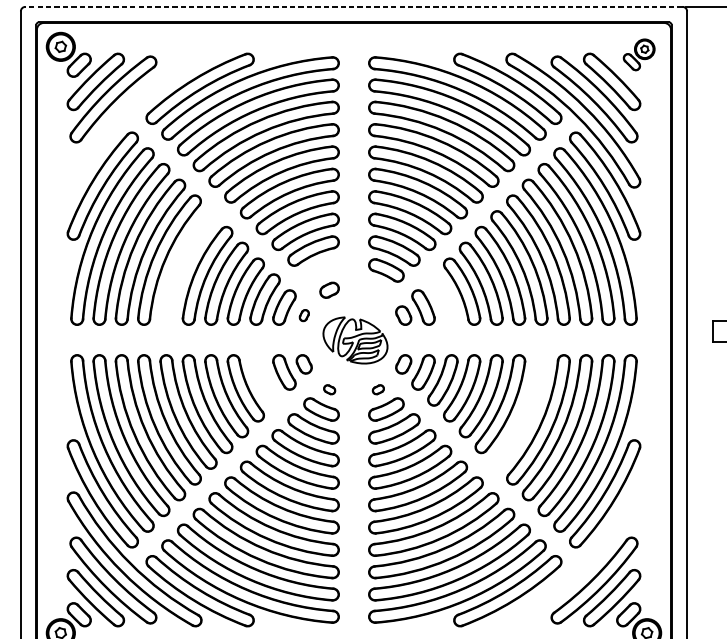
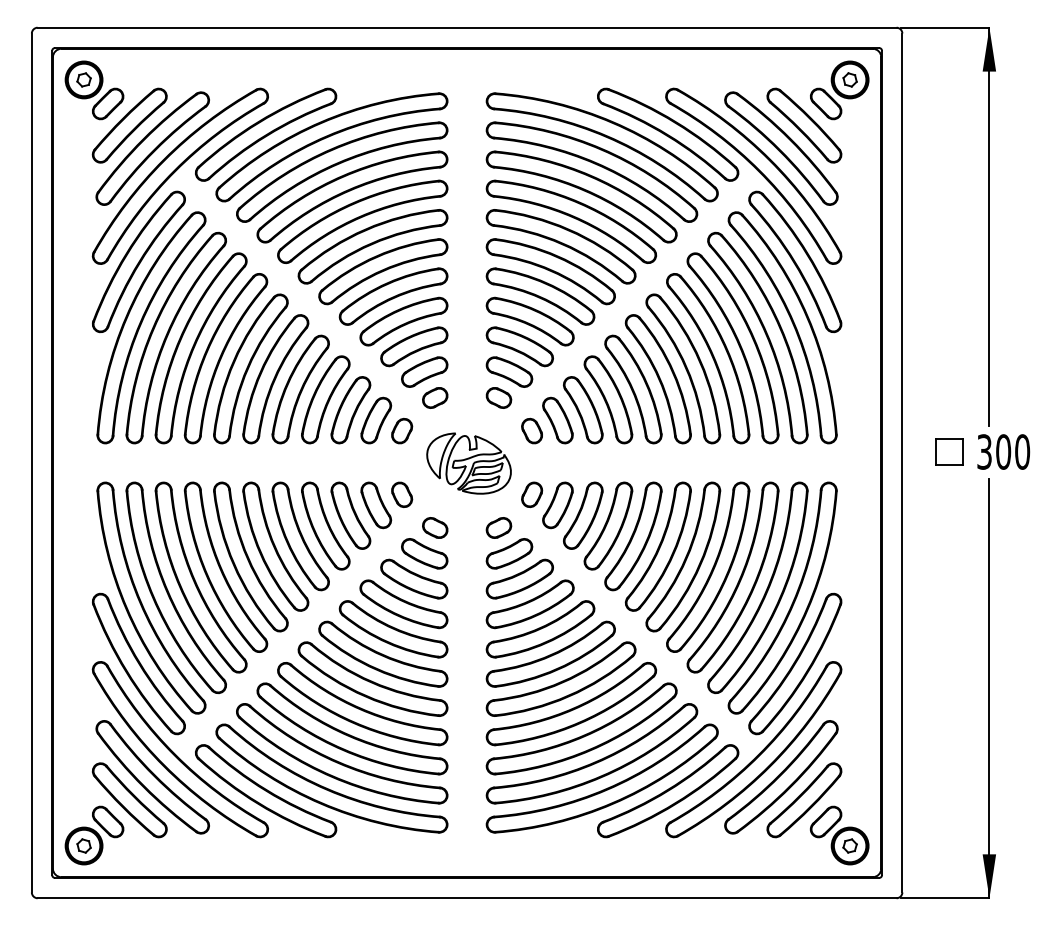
line: (353, 6) -> (466, 27), dashed -> solid
part: (638, 54) -> (839, 90), size x1.43
part: (133, 120) -> (179, 175), added
part: (188, 267) -> (250, 368), added
part: (321, 270) -> (424, 371), added
part: (378, 289) -> (498, 397), added
part: (443, 299) -> (583, 410), added
part: (304, 315) -> (402, 430), size x1.67
part: (264, 380) -> (350, 515), added
part: (329, 389) -> (435, 527), size x1.67
part: (378, 389) -> (498, 527), size x1.67
part: (519, 411) -> (683, 556), added
part: (576, 562) -> (758, 753), added

